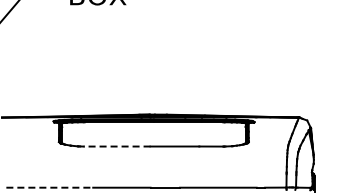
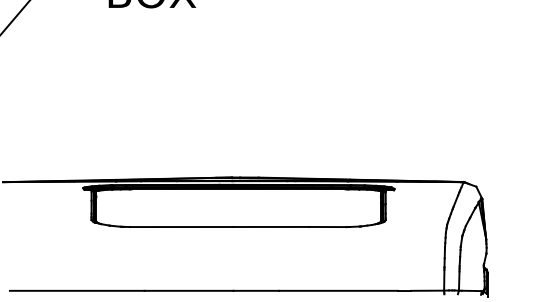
line: (116, 146) -> (180, 226), dashed -> solid
line: (50, 187) -> (78, 290), dashed -> solid

